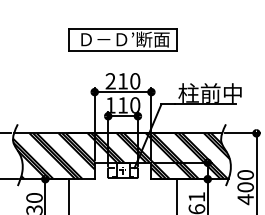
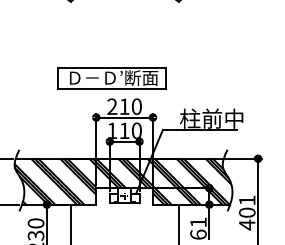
part: (122, 40) -> (111, 78), moved
text: (245, 175) -> (247, 200), 400 -> 401

